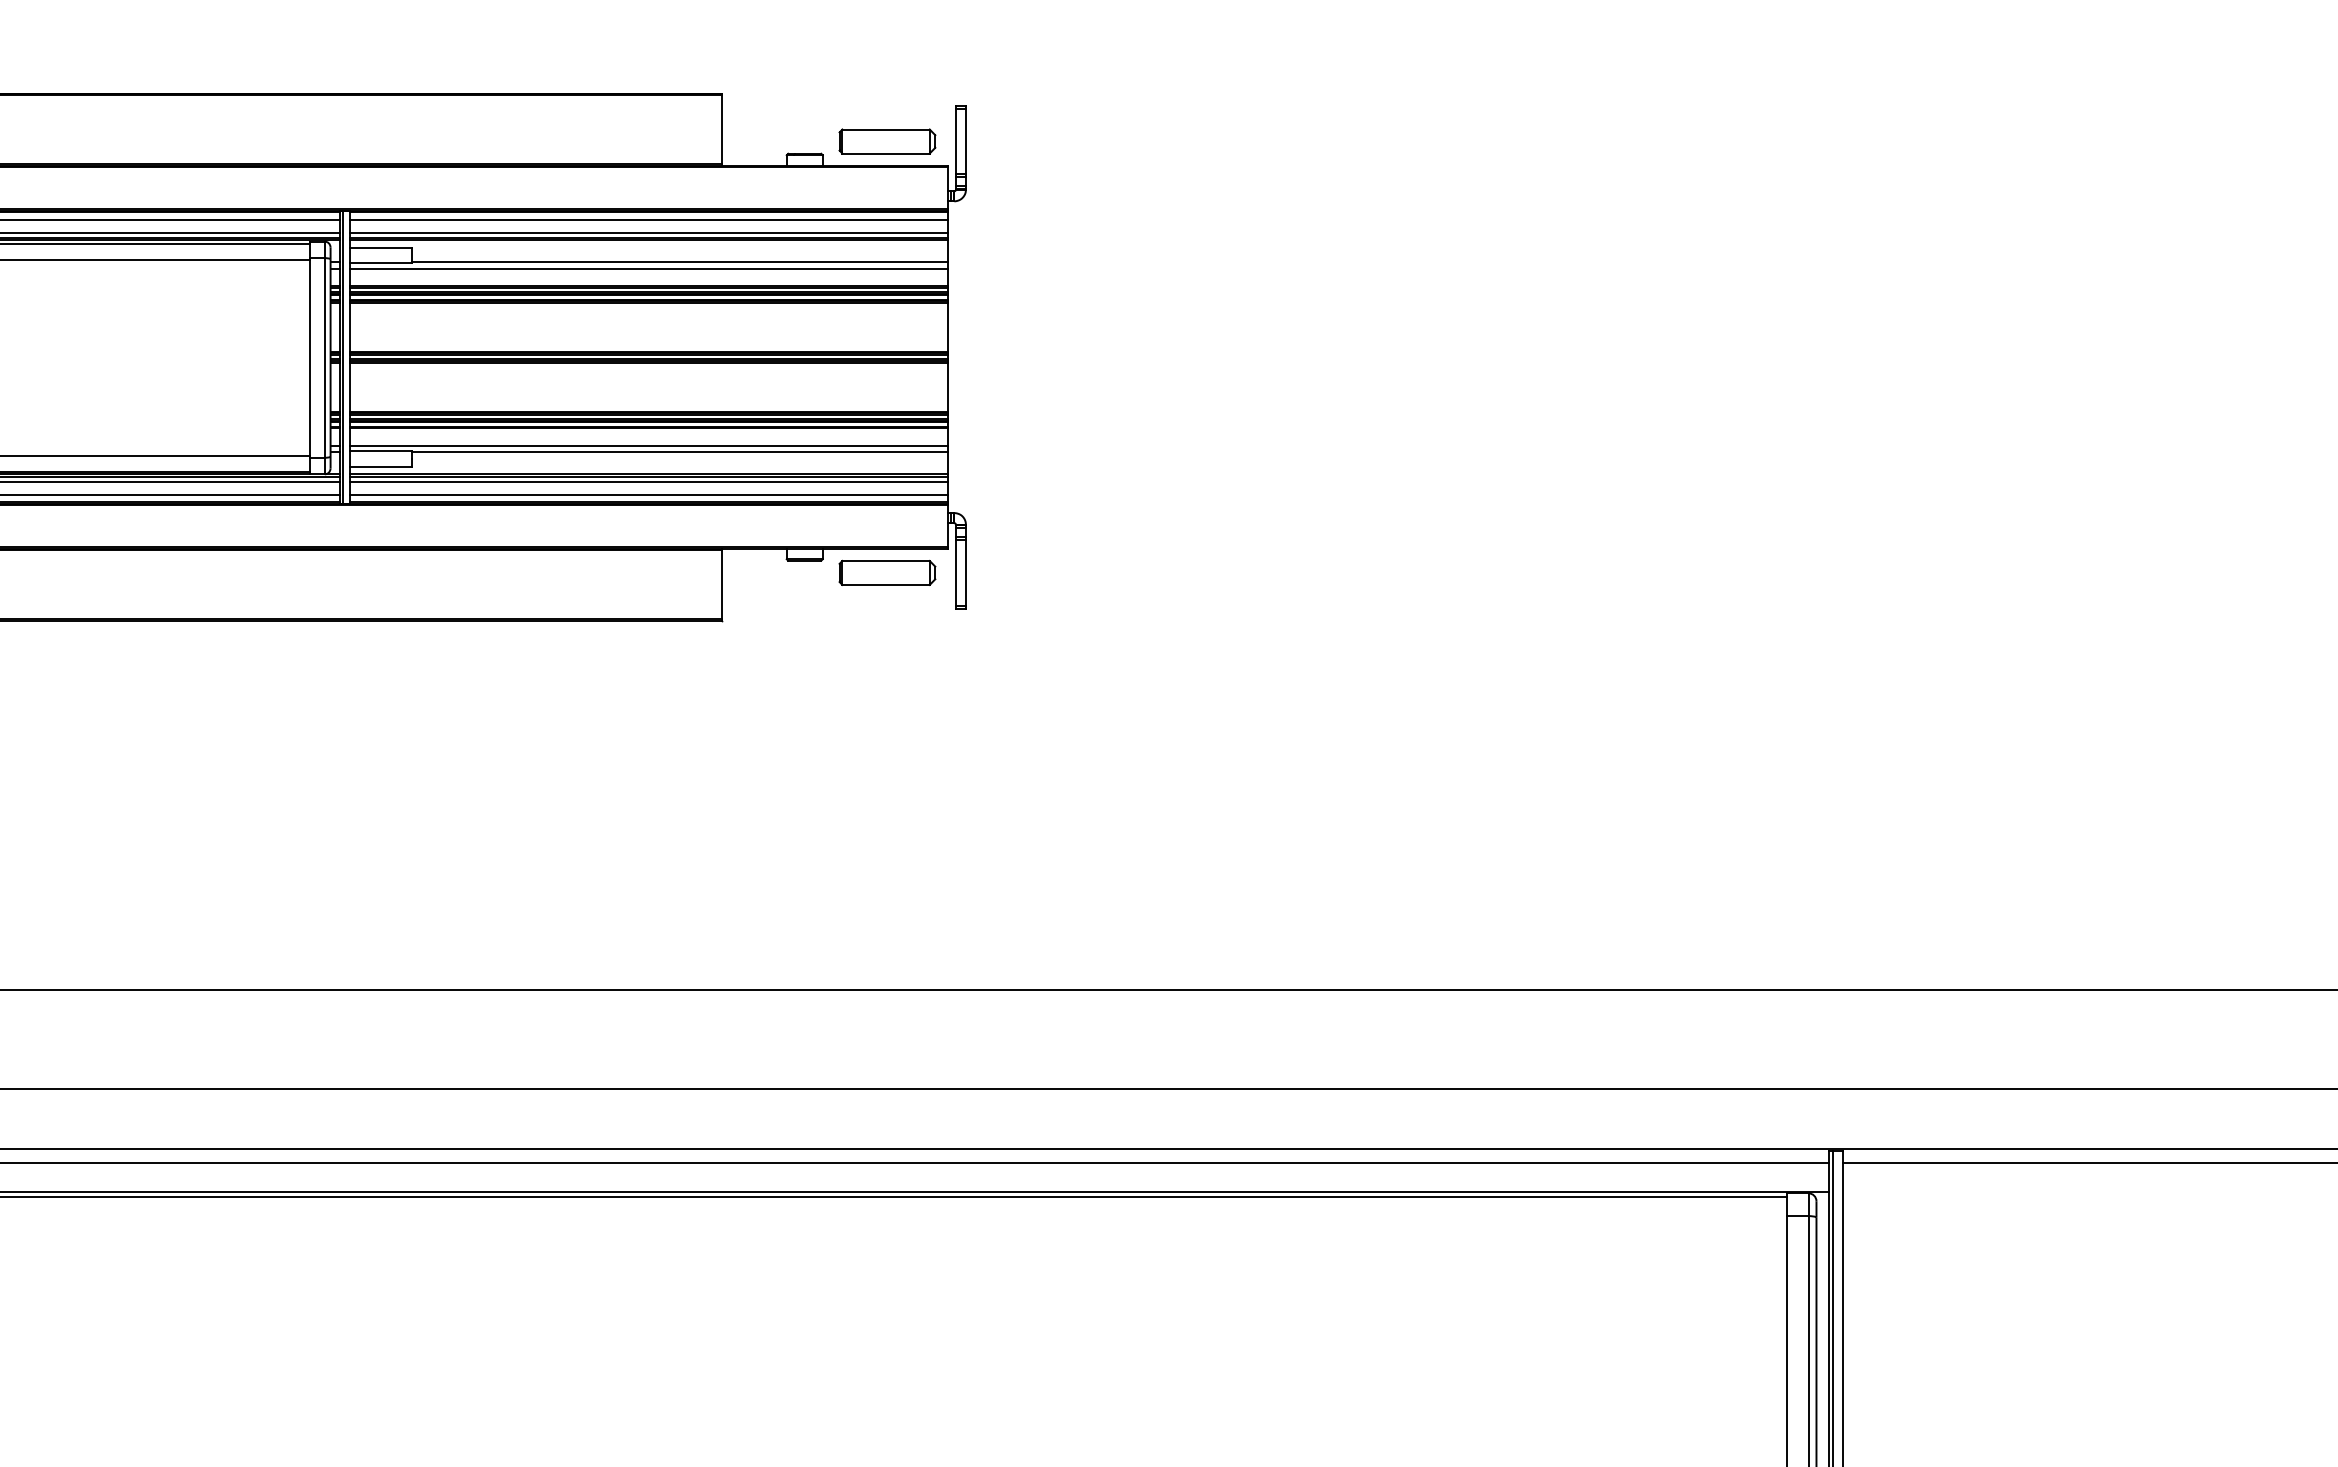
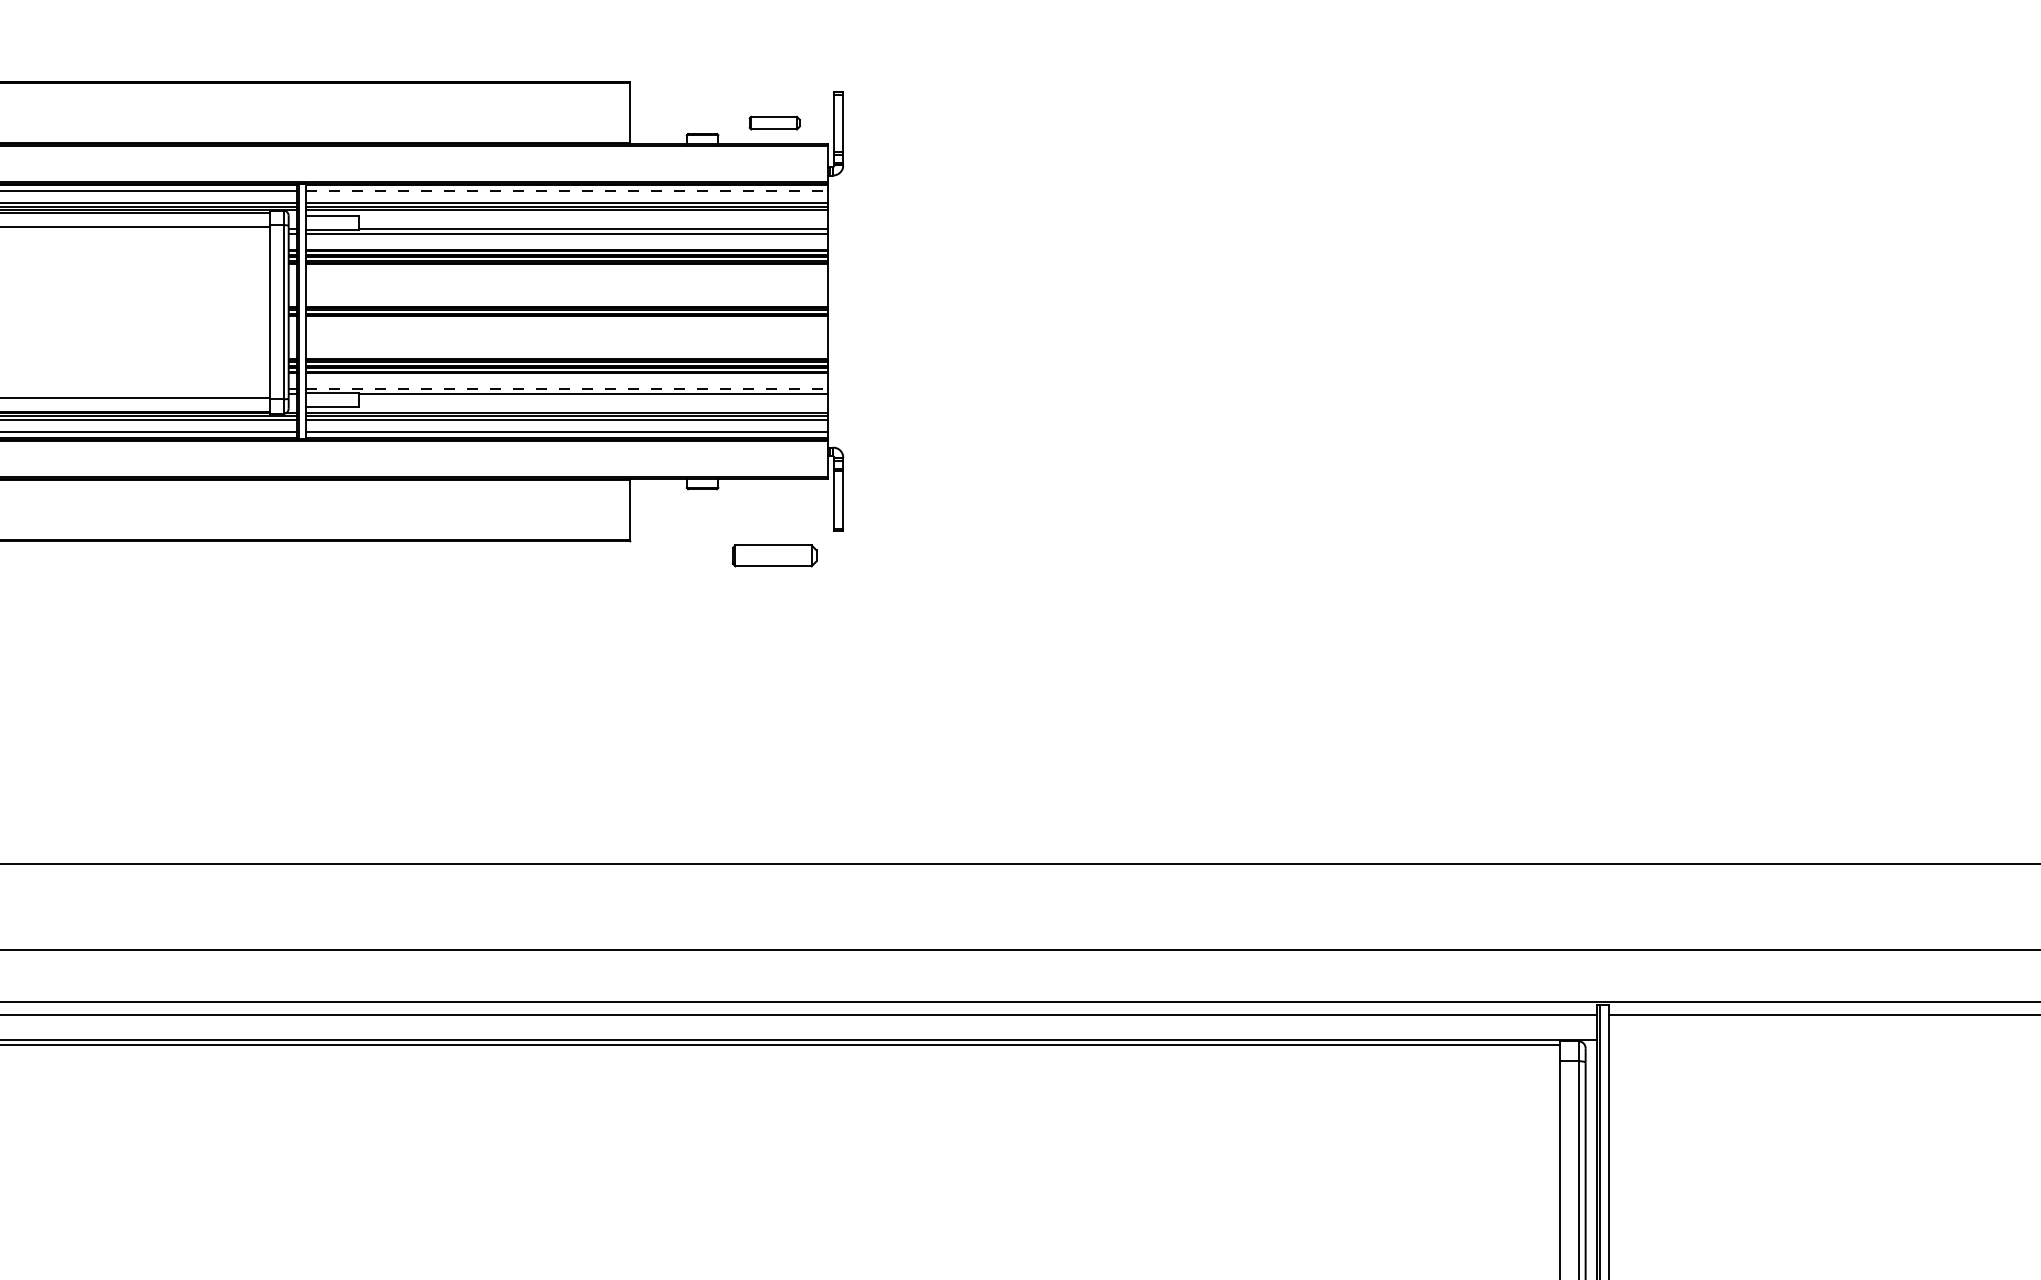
part: (887, 140) -> (774, 122), size x0.6
line: (649, 219) -> (567, 191), solid -> dashed
line: (649, 446) -> (567, 389), solid -> dashed
part: (887, 572) -> (774, 555), moved

